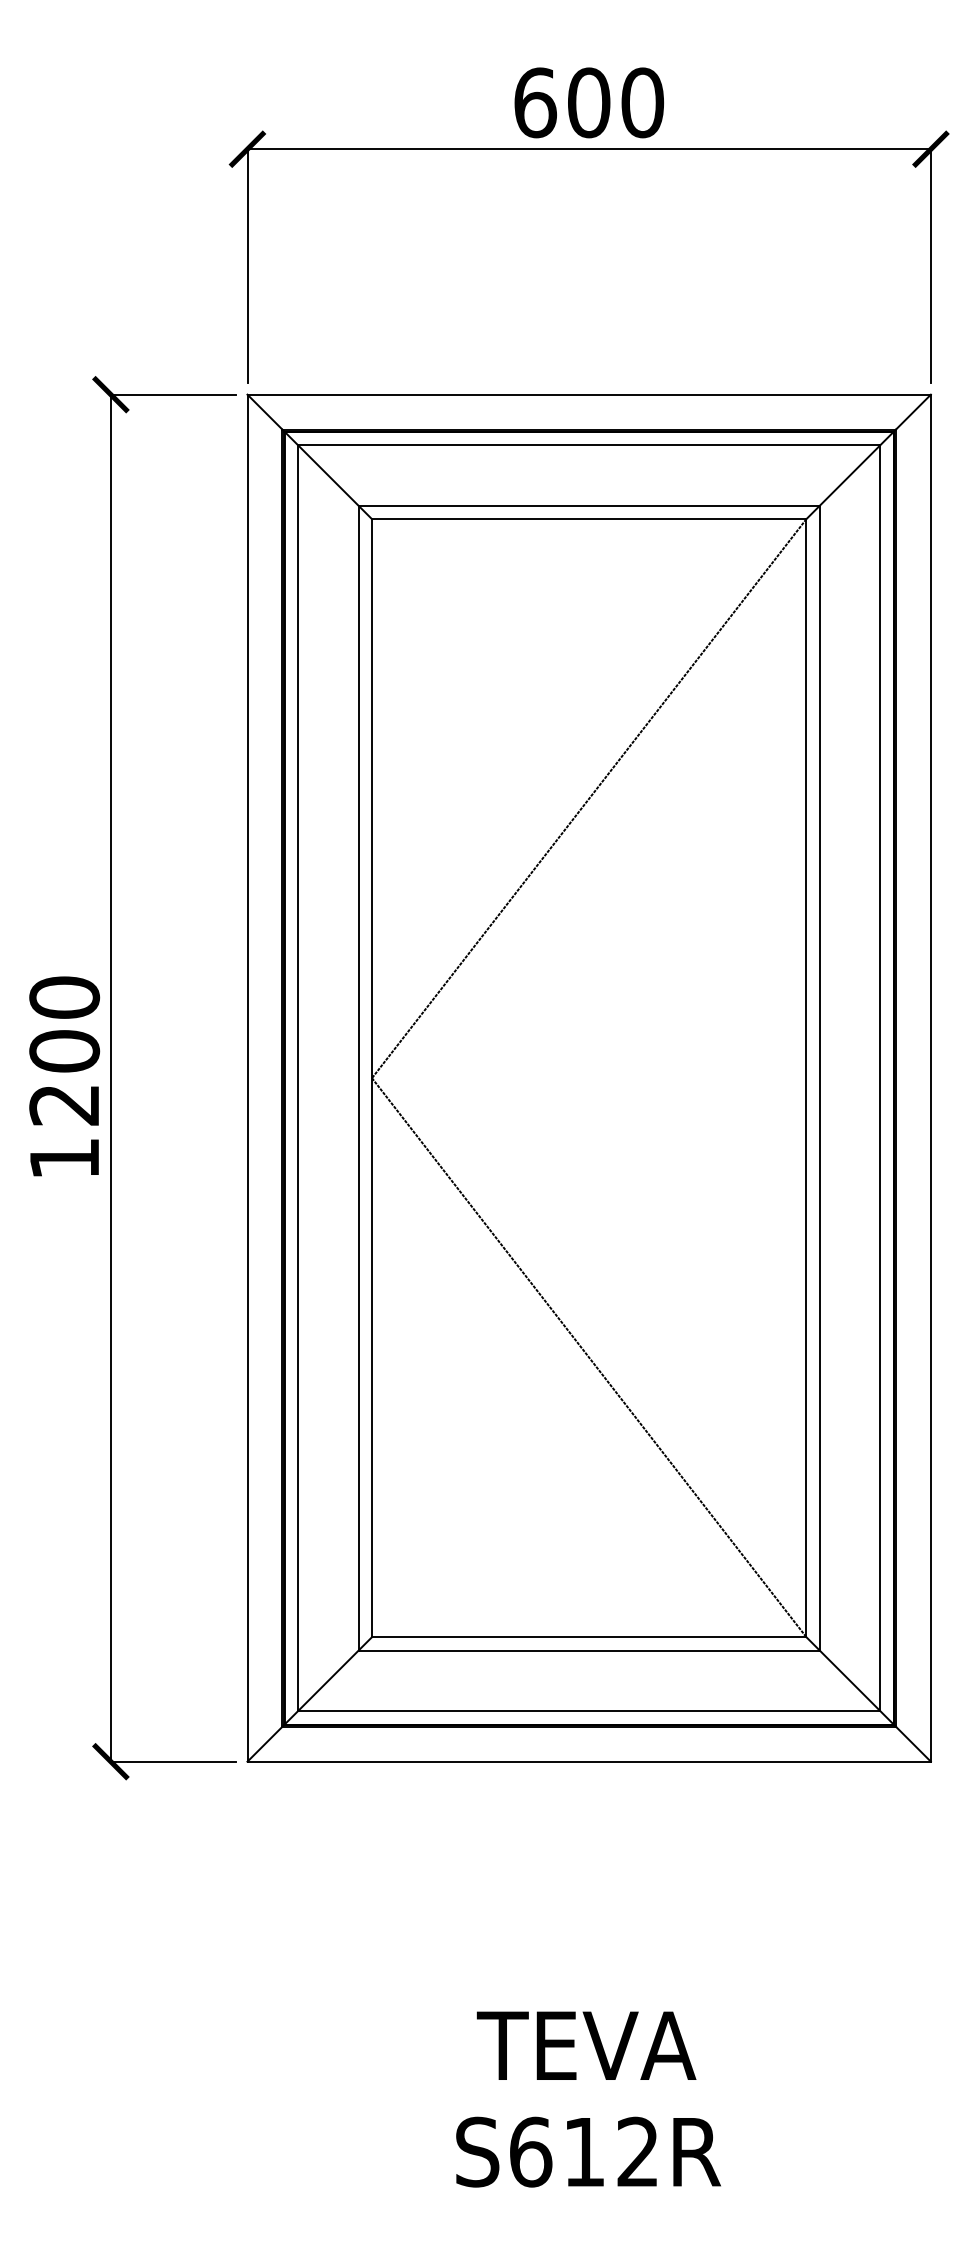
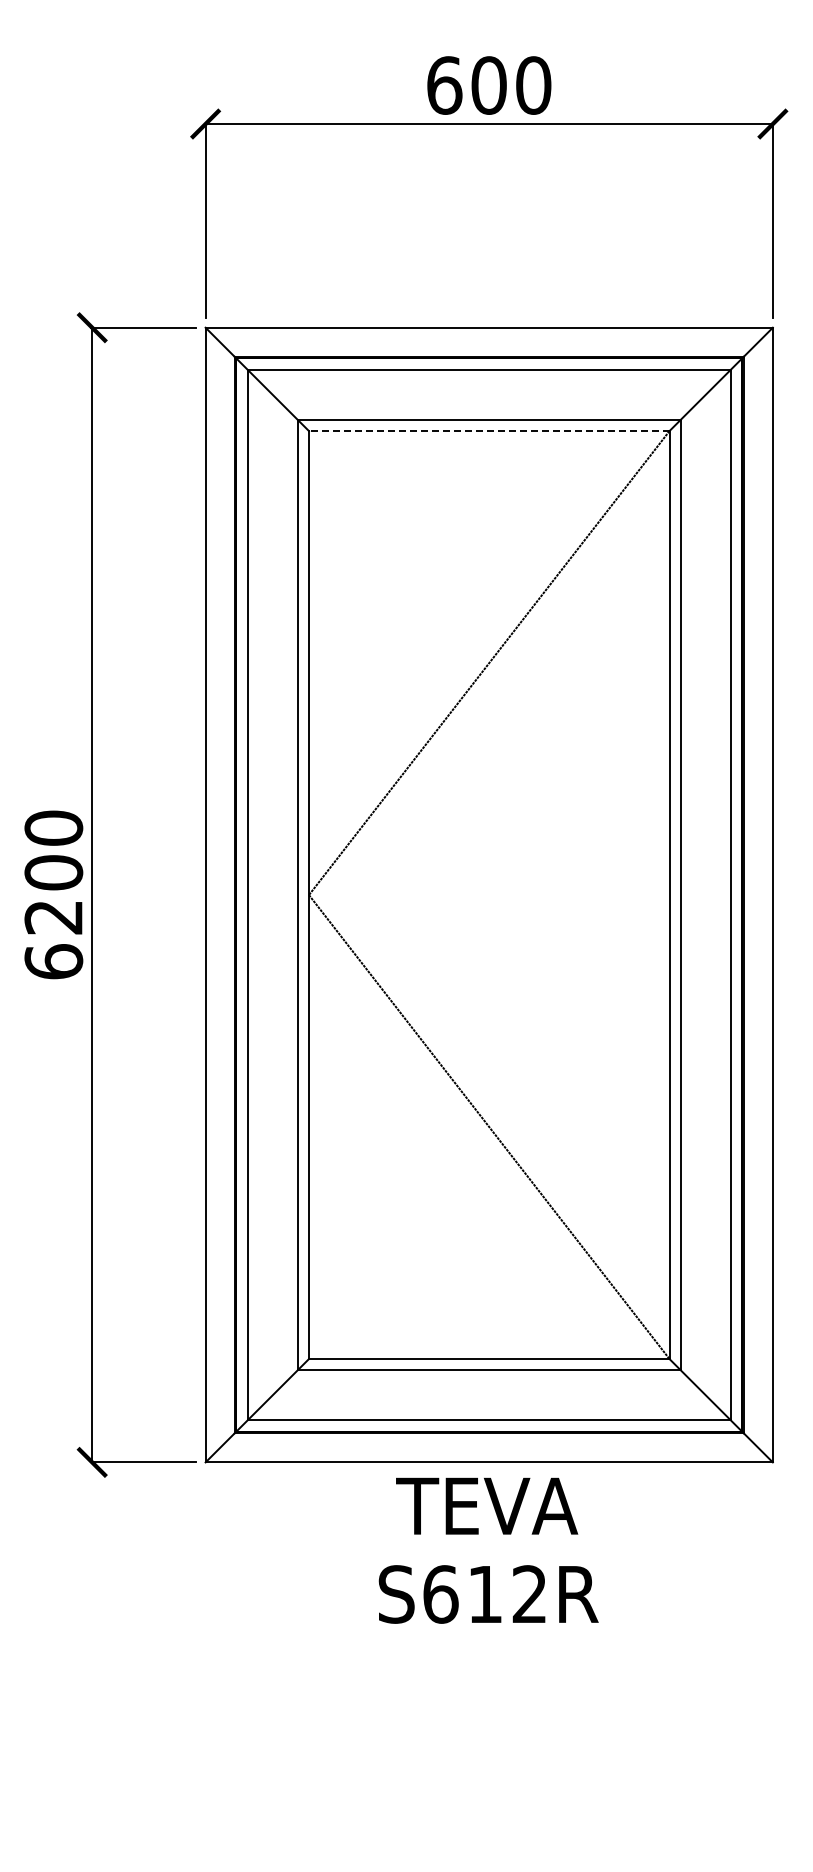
line: (588, 519) -> (488, 431), solid -> dashed
text: (64, 1158) -> (53, 961), 1200 -> 6200
text: (588, 2099) -> (488, 1550), moved

